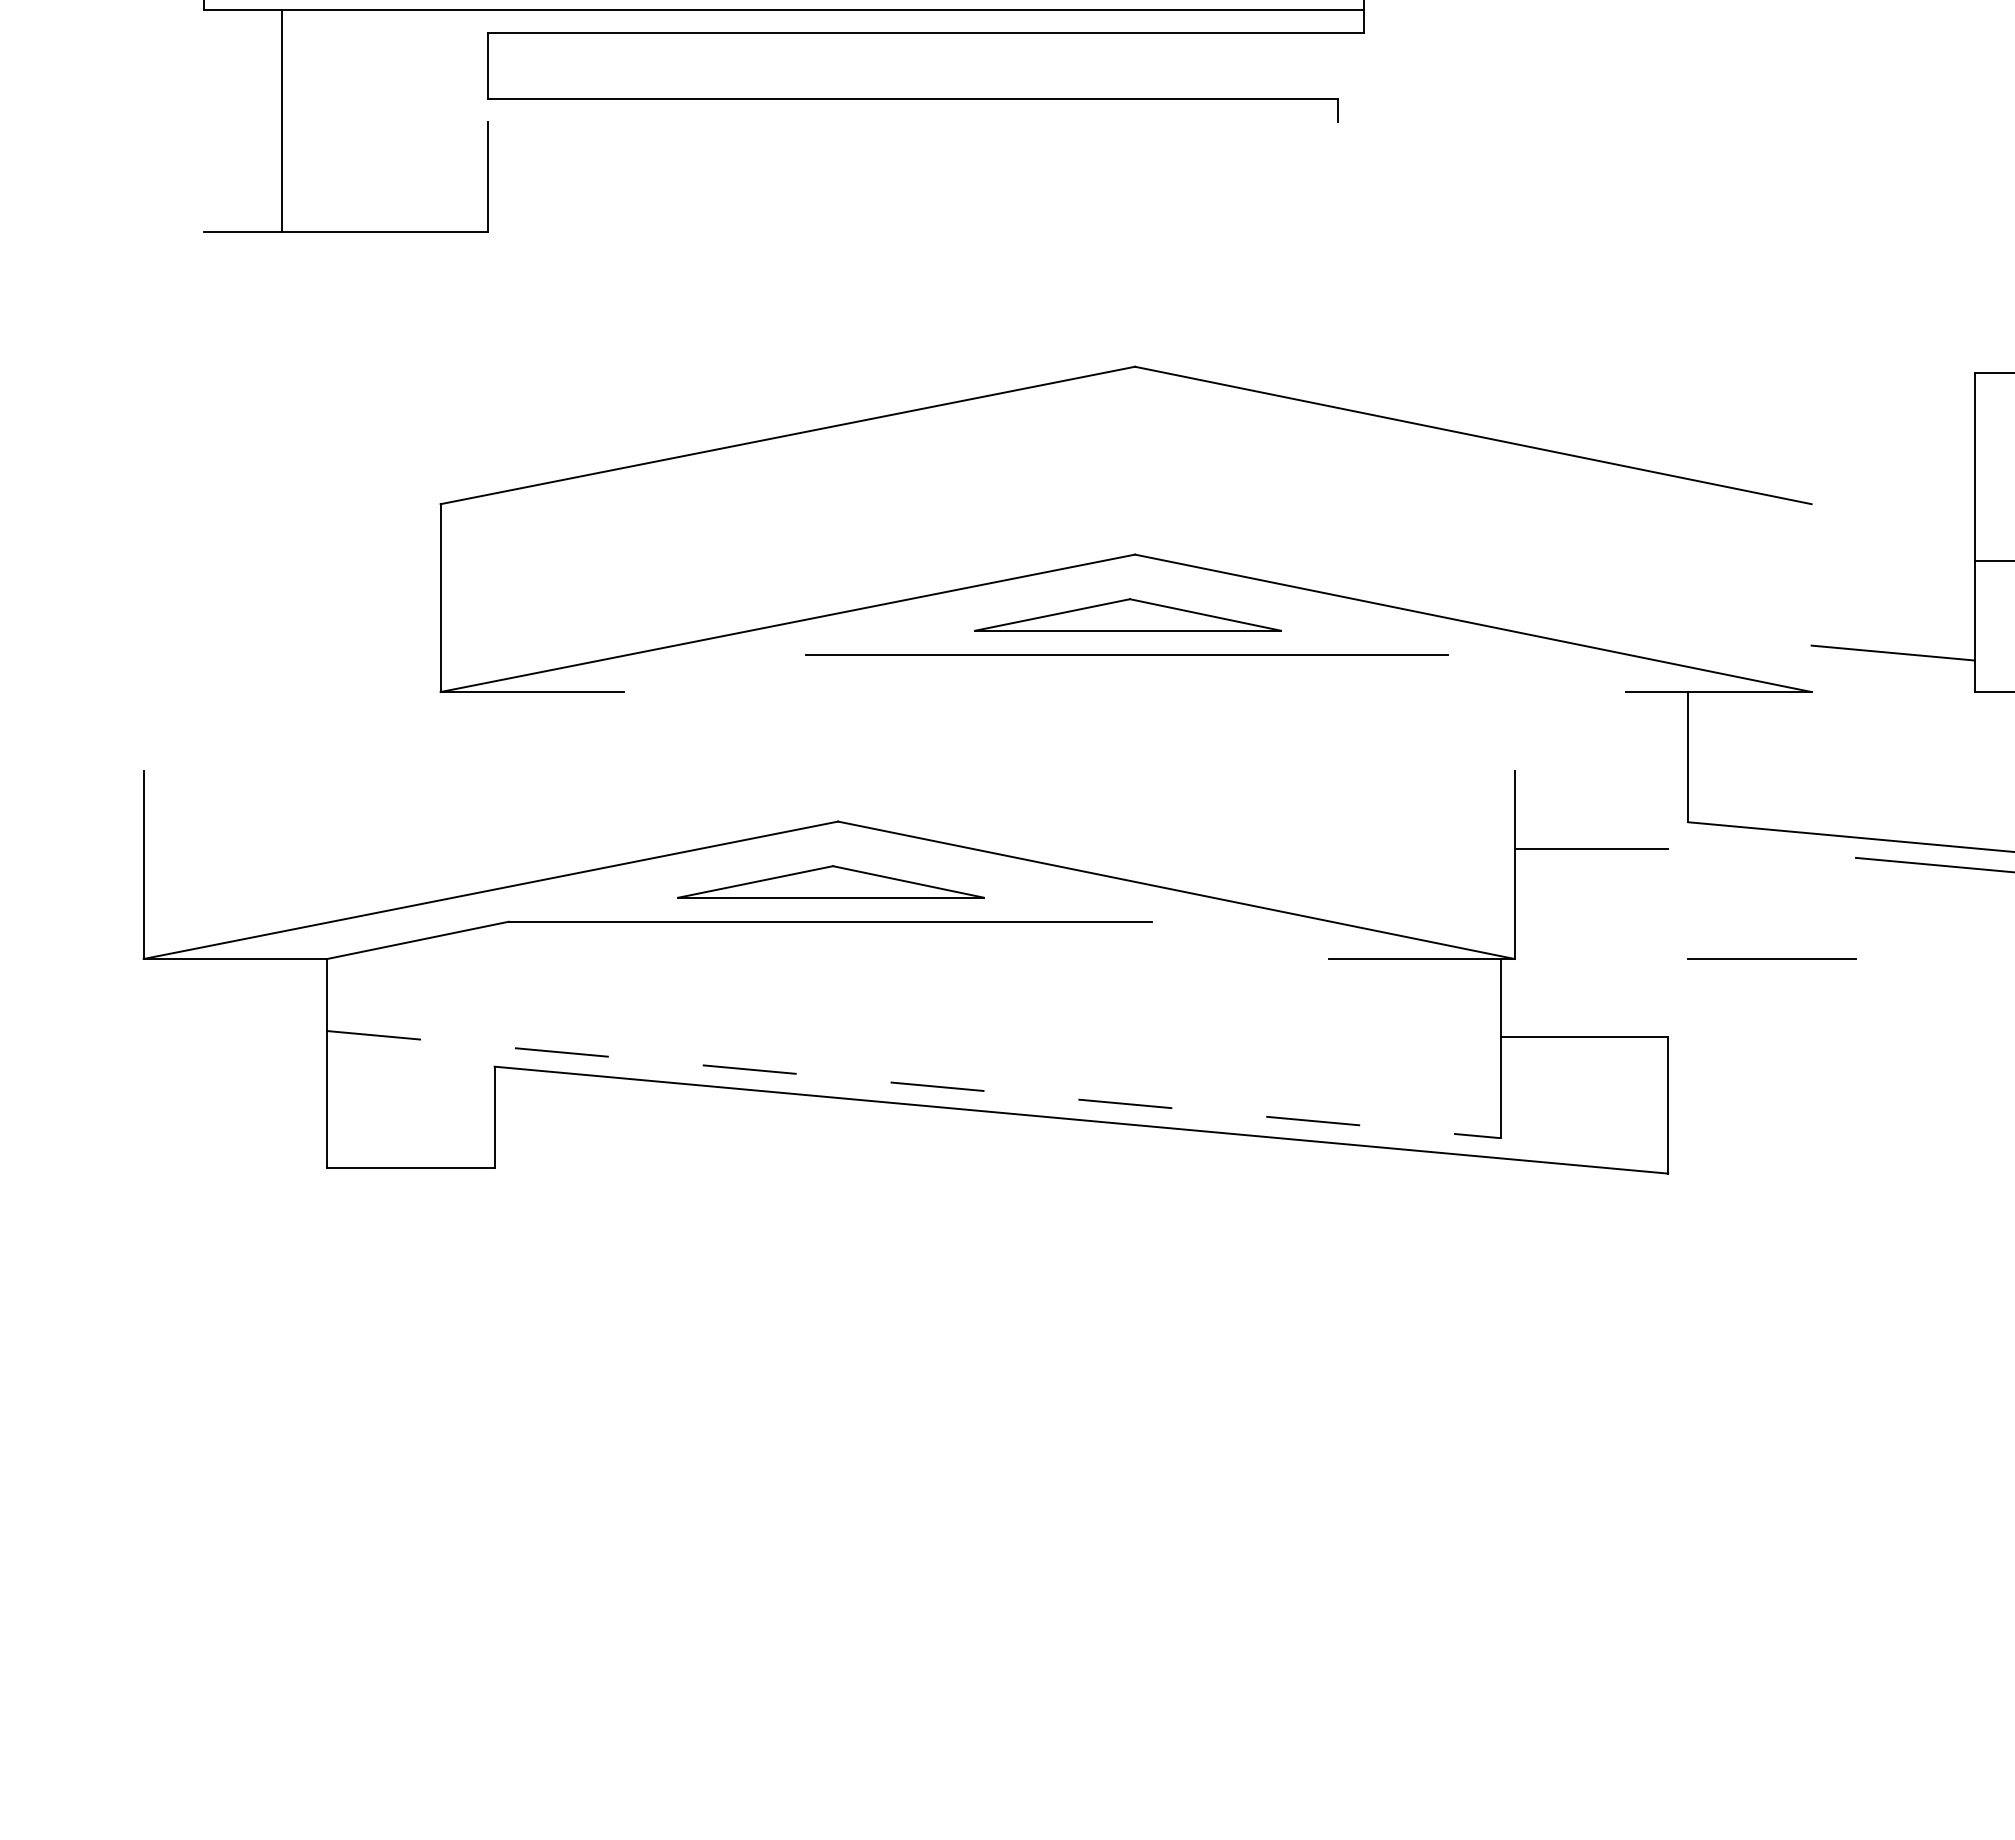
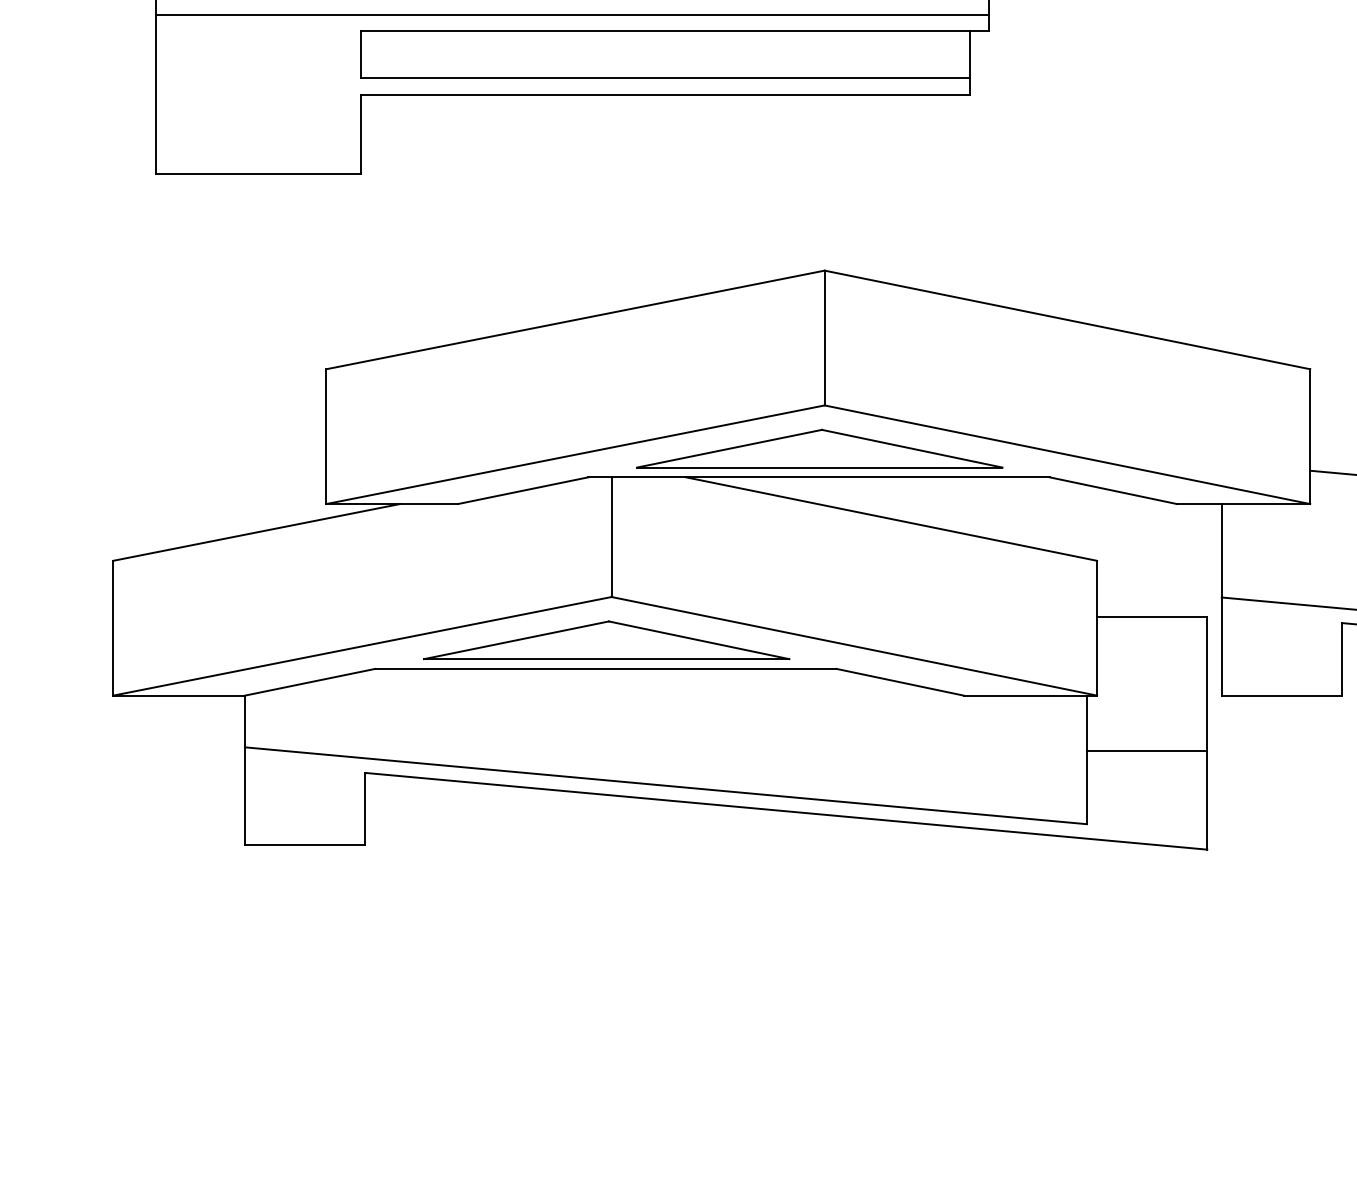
line: (1337, 65) -> (969, 54), added
line: (281, 120) -> (156, 93), moved
line: (912, 121) -> (664, 94), added
line: (1135, 460) -> (825, 337), added
line: (1811, 598) -> (1310, 436), added
part: (1127, 614) -> (819, 448), size x1.67
line: (714, 673) -> (522, 490), added
line: (1536, 673) -> (1112, 490), added
line: (1227, 712) -> (891, 518), added
line: (343, 731) -> (256, 532), added
line: (838, 737) -> (611, 536), added
part: (830, 881) -> (606, 640), size x1.67
line: (1688, 890) -> (1221, 646), added
line: (1855, 908) -> (1341, 659), added
line: (1239, 940) -> (899, 682), added
line: (1668, 942) -> (1207, 683), added
line: (914, 1084) -> (666, 785), dashed -> solid

